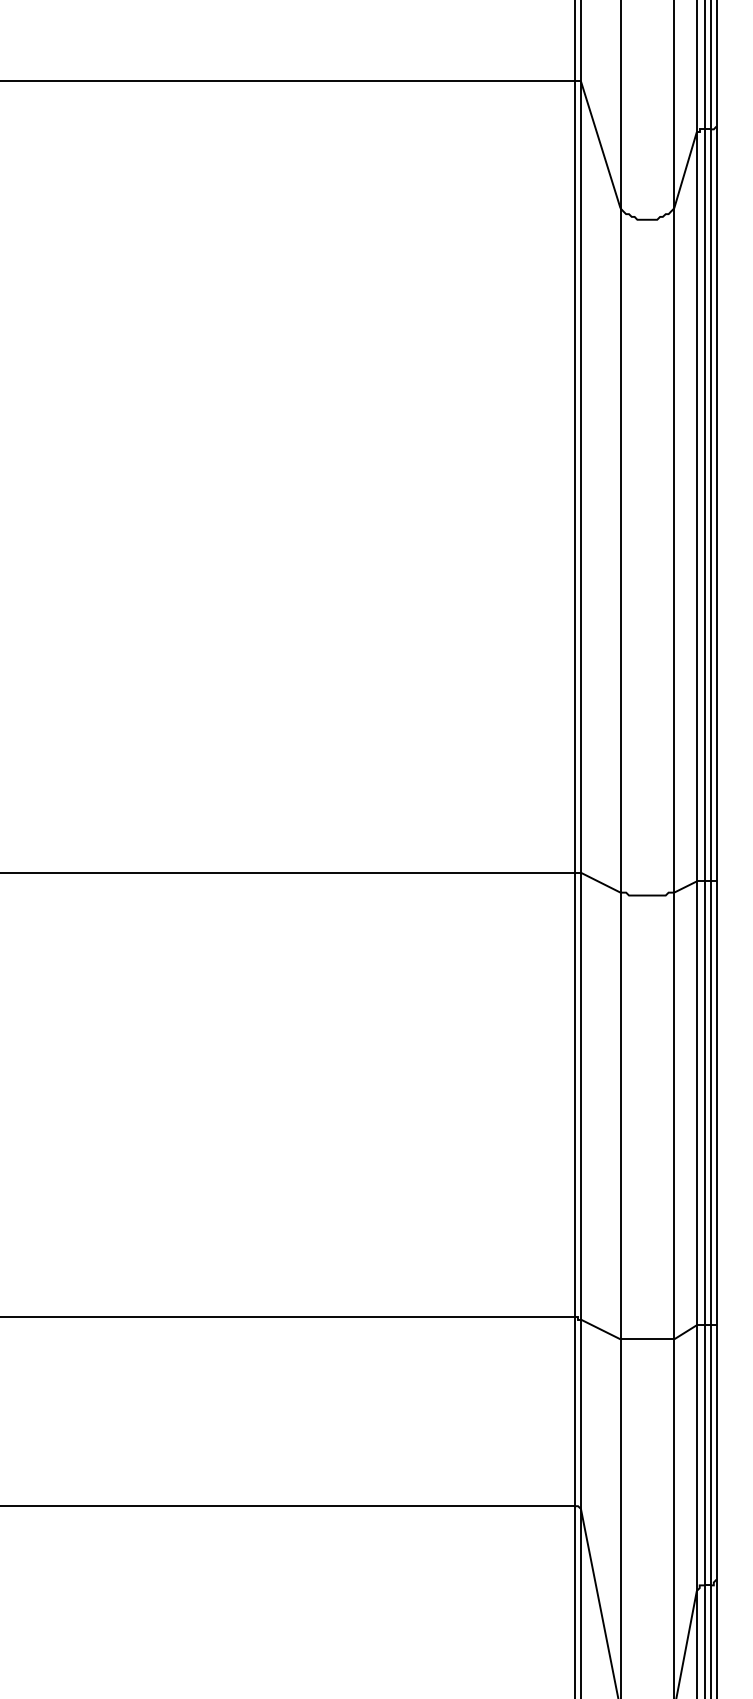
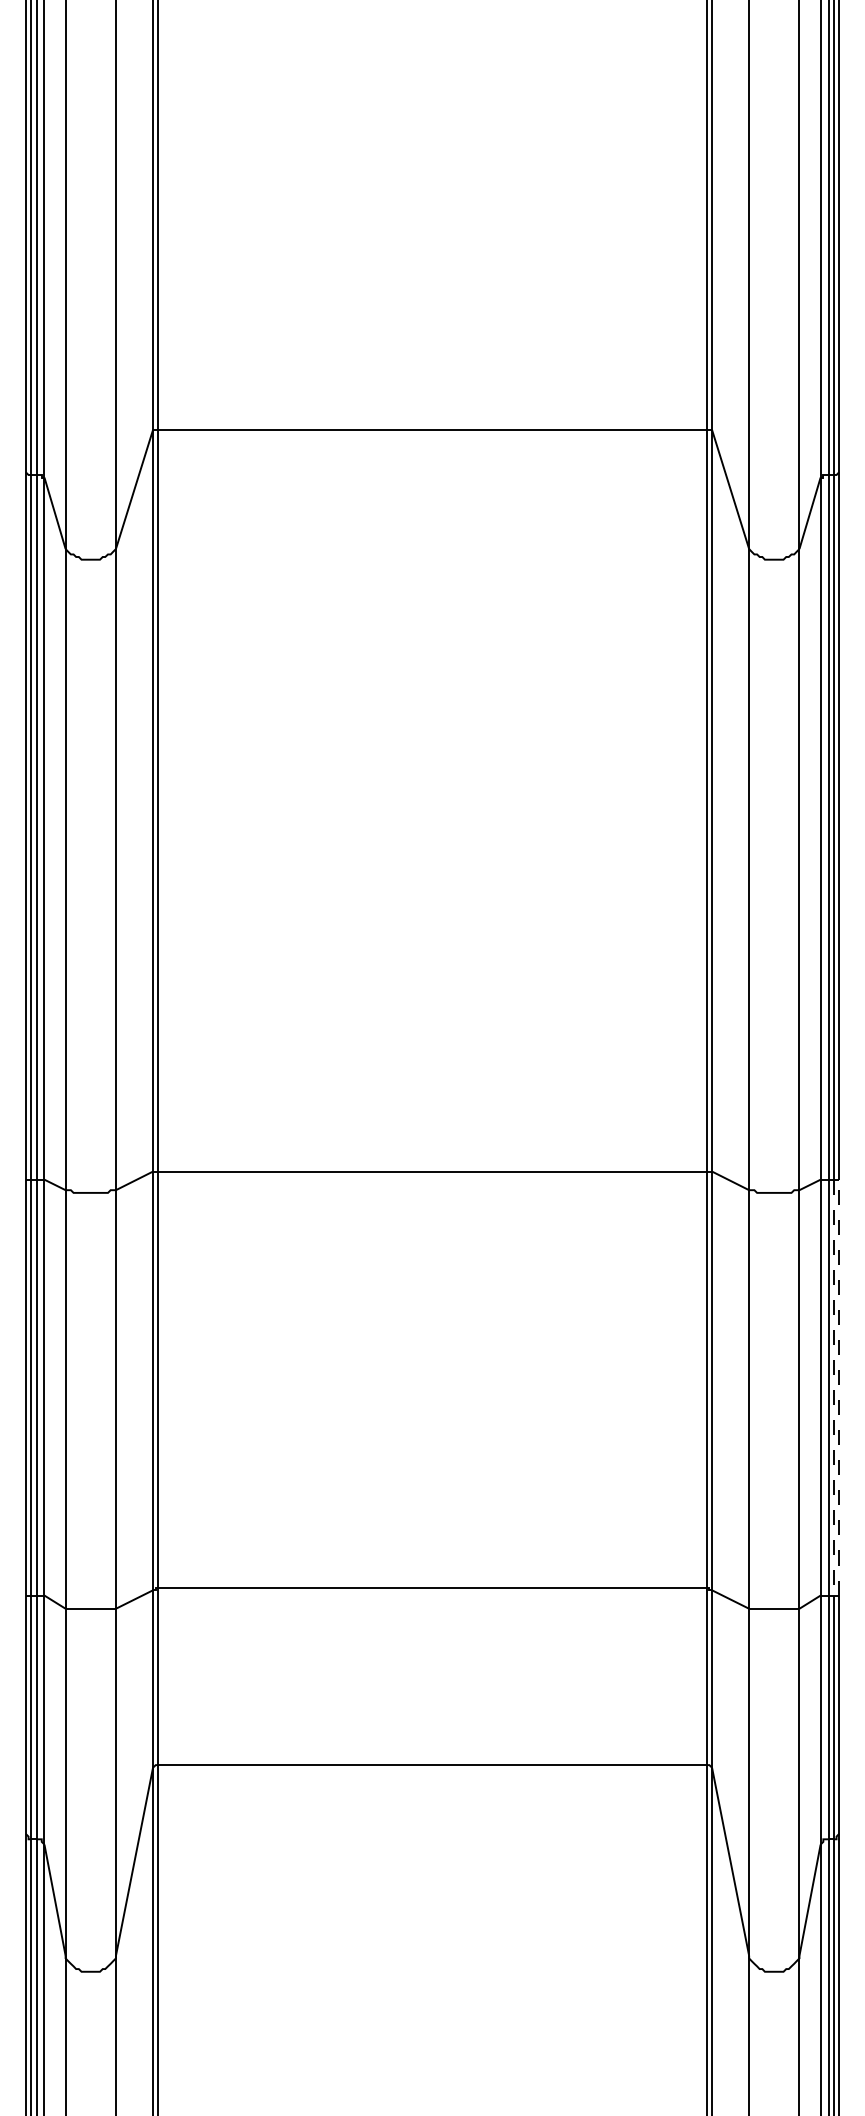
line: (710, 1103) -> (833, 1387), solid -> dashed
line: (716, 1103) -> (839, 1387), solid -> dashed

